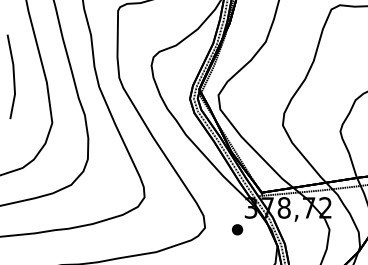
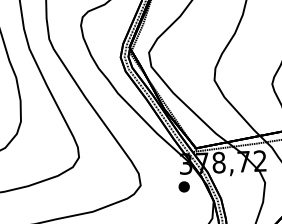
part: (237, 229) -> (184, 186), moved

